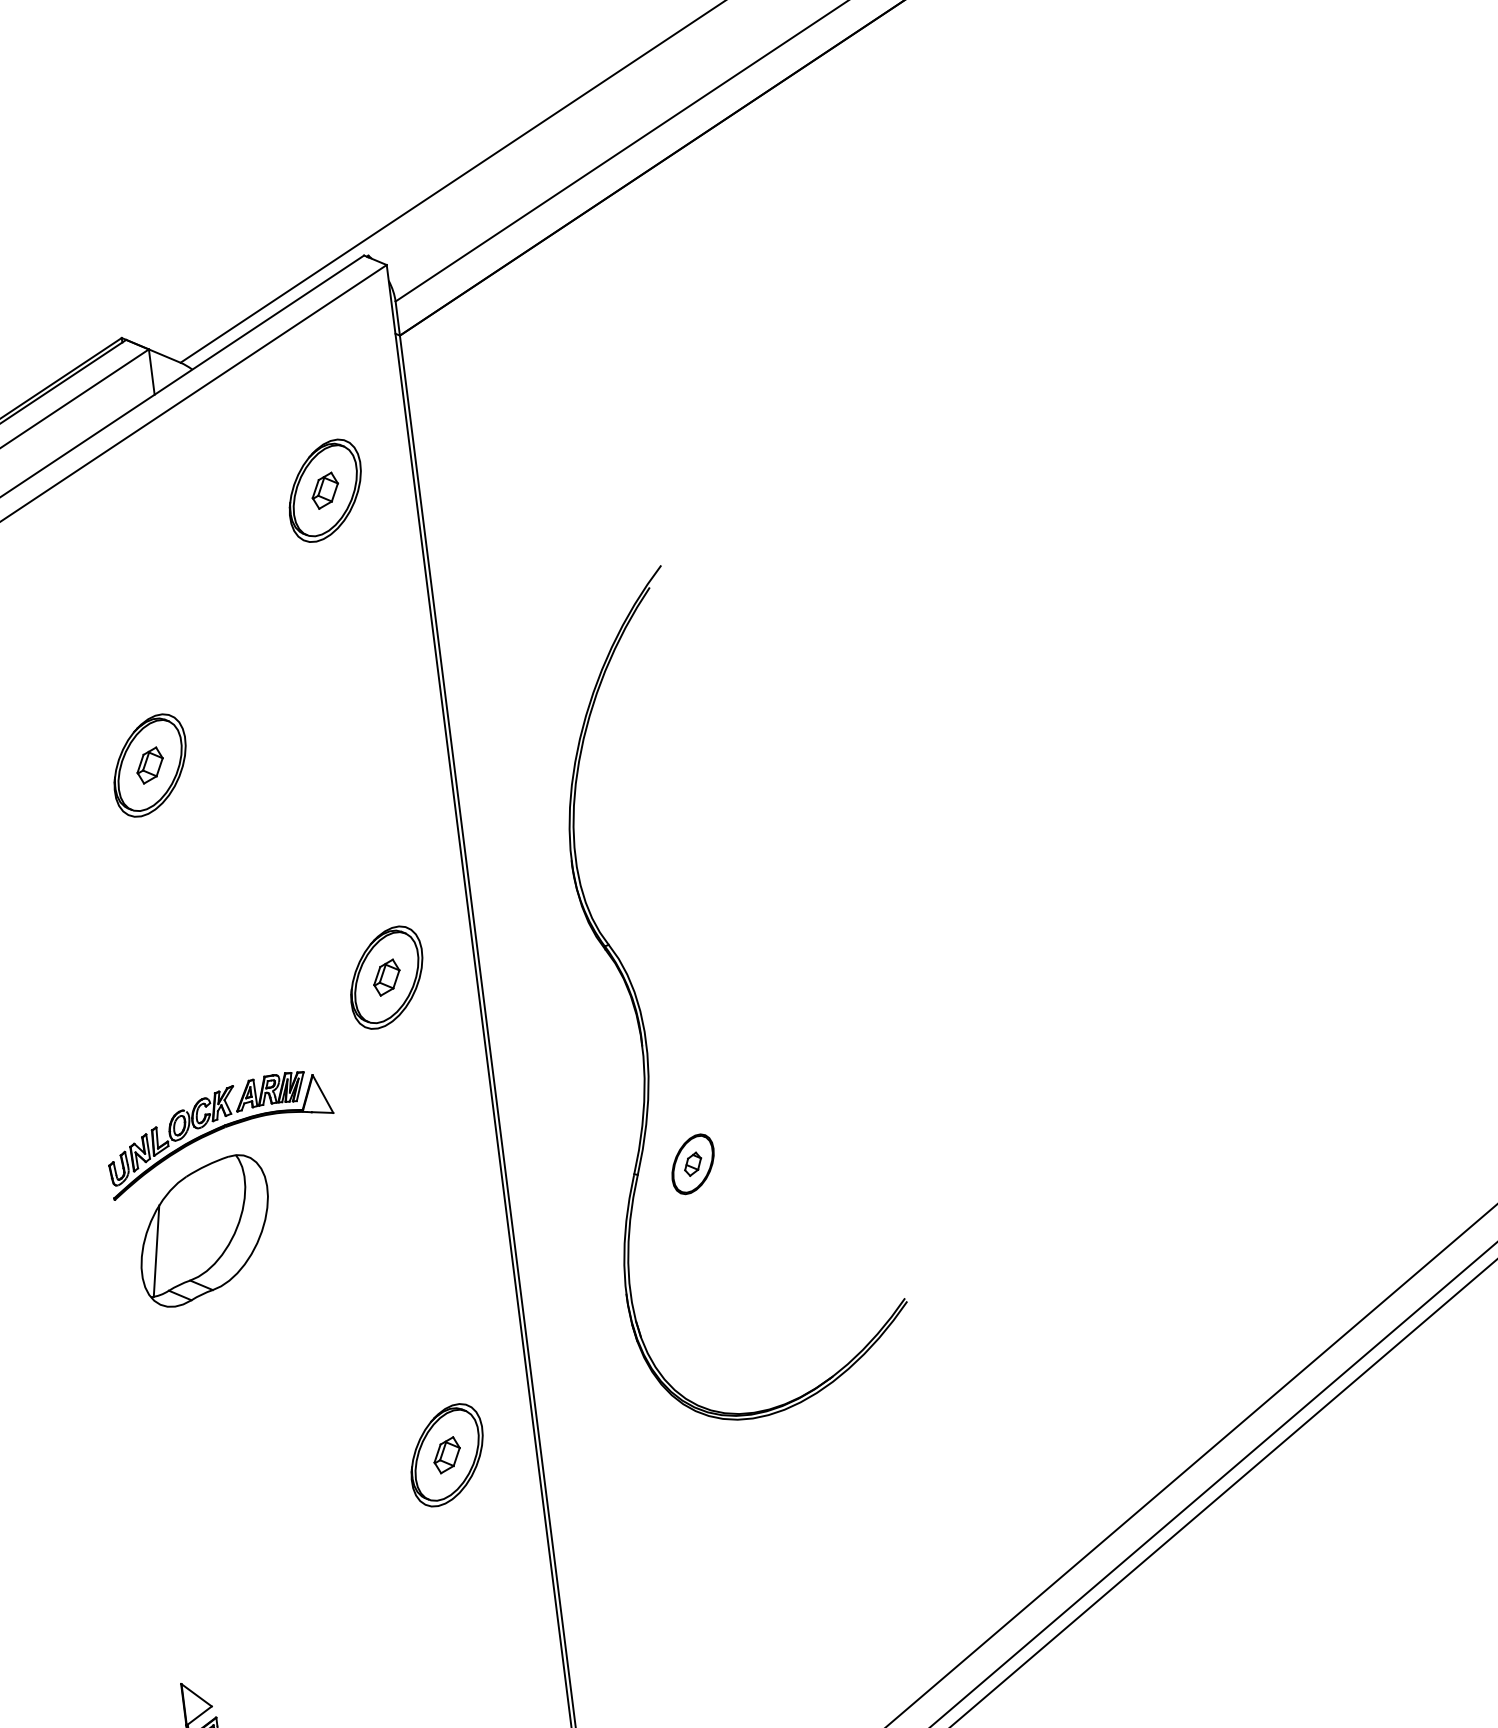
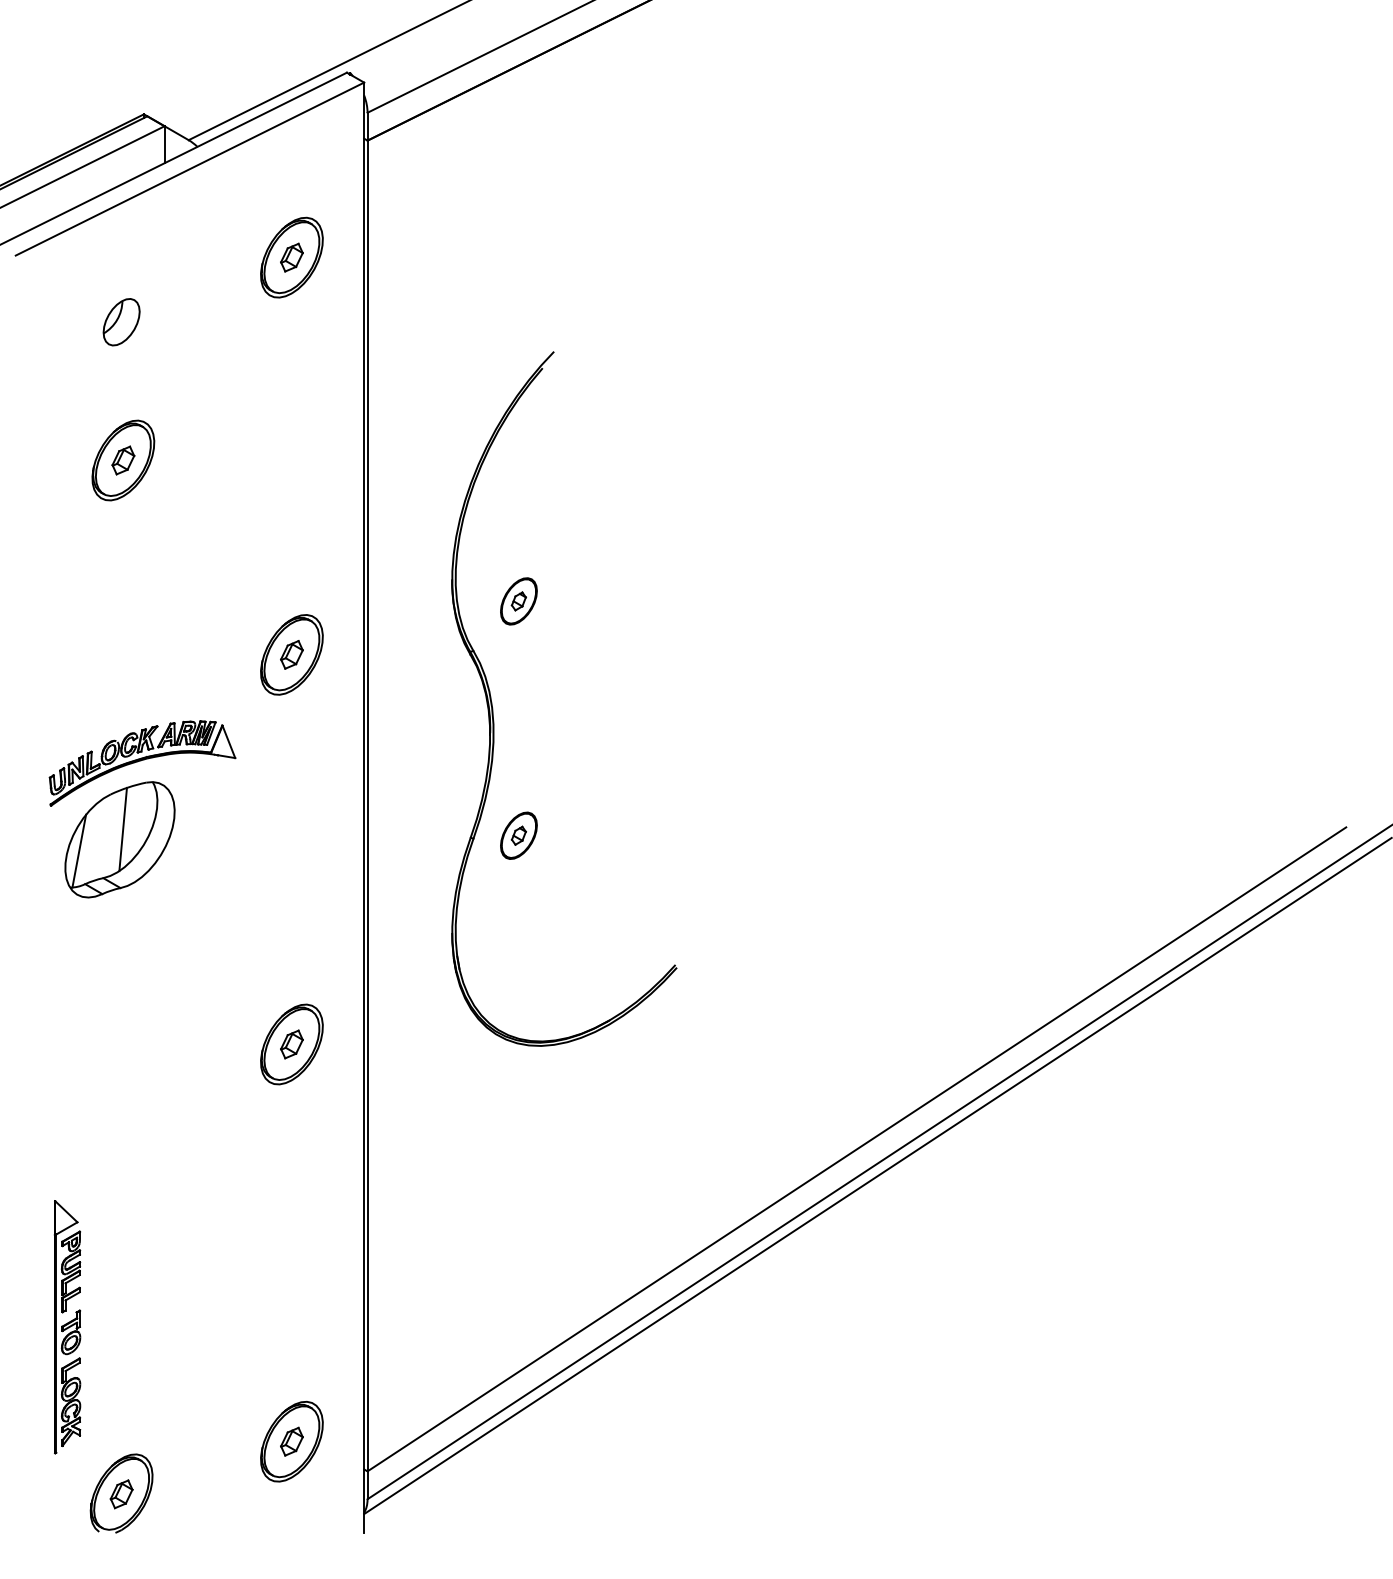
part: (126, 596) -> (121, 322), added
part: (656, 877) -> (518, 601), added
line: (206, 1217) -> (122, 829), added

